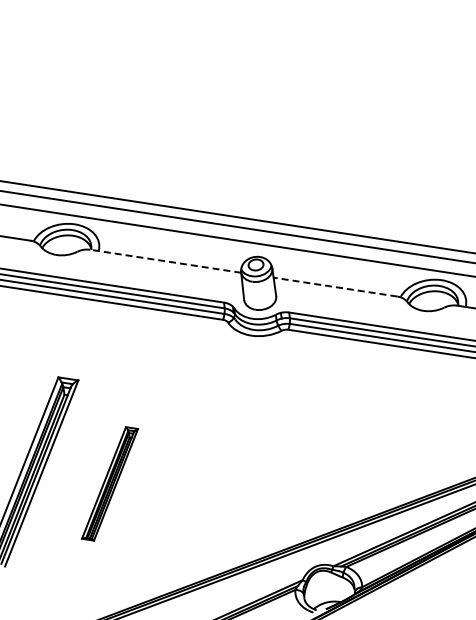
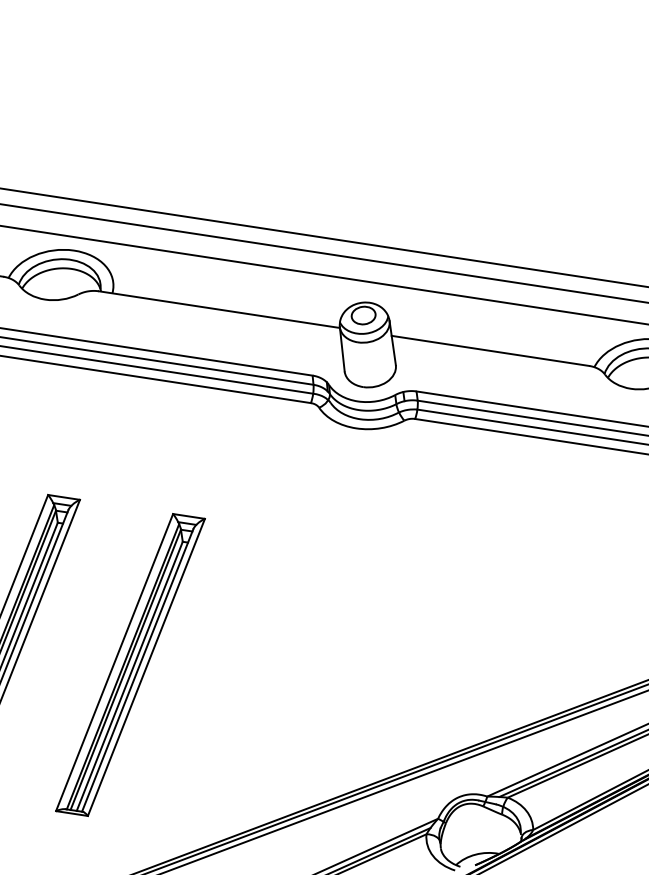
line: (165, 261) -> (219, 309), dashed -> solid
line: (335, 287) -> (490, 351), dashed -> solid
part: (109, 483) -> (129, 664), size x1.67

